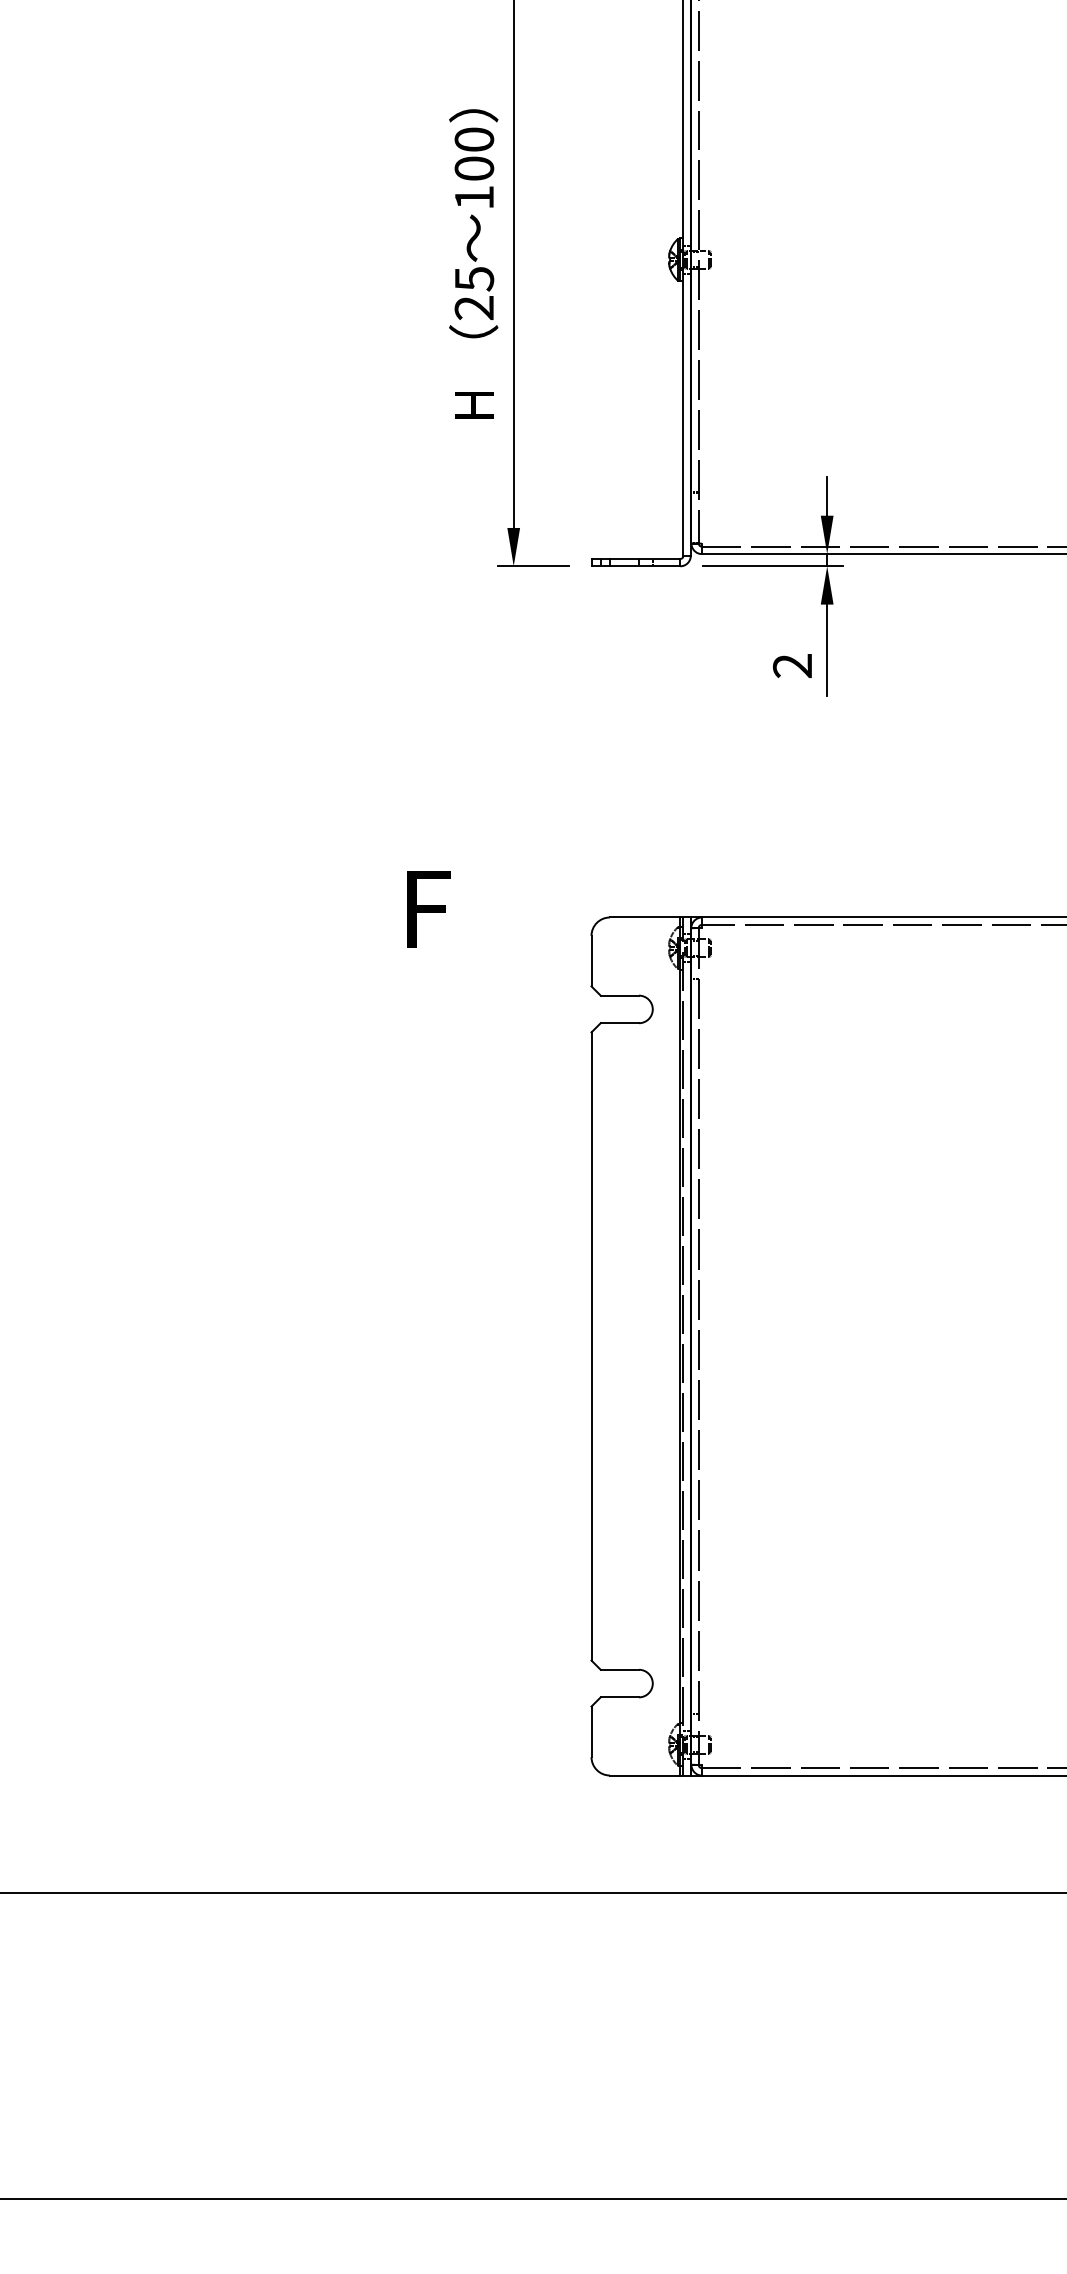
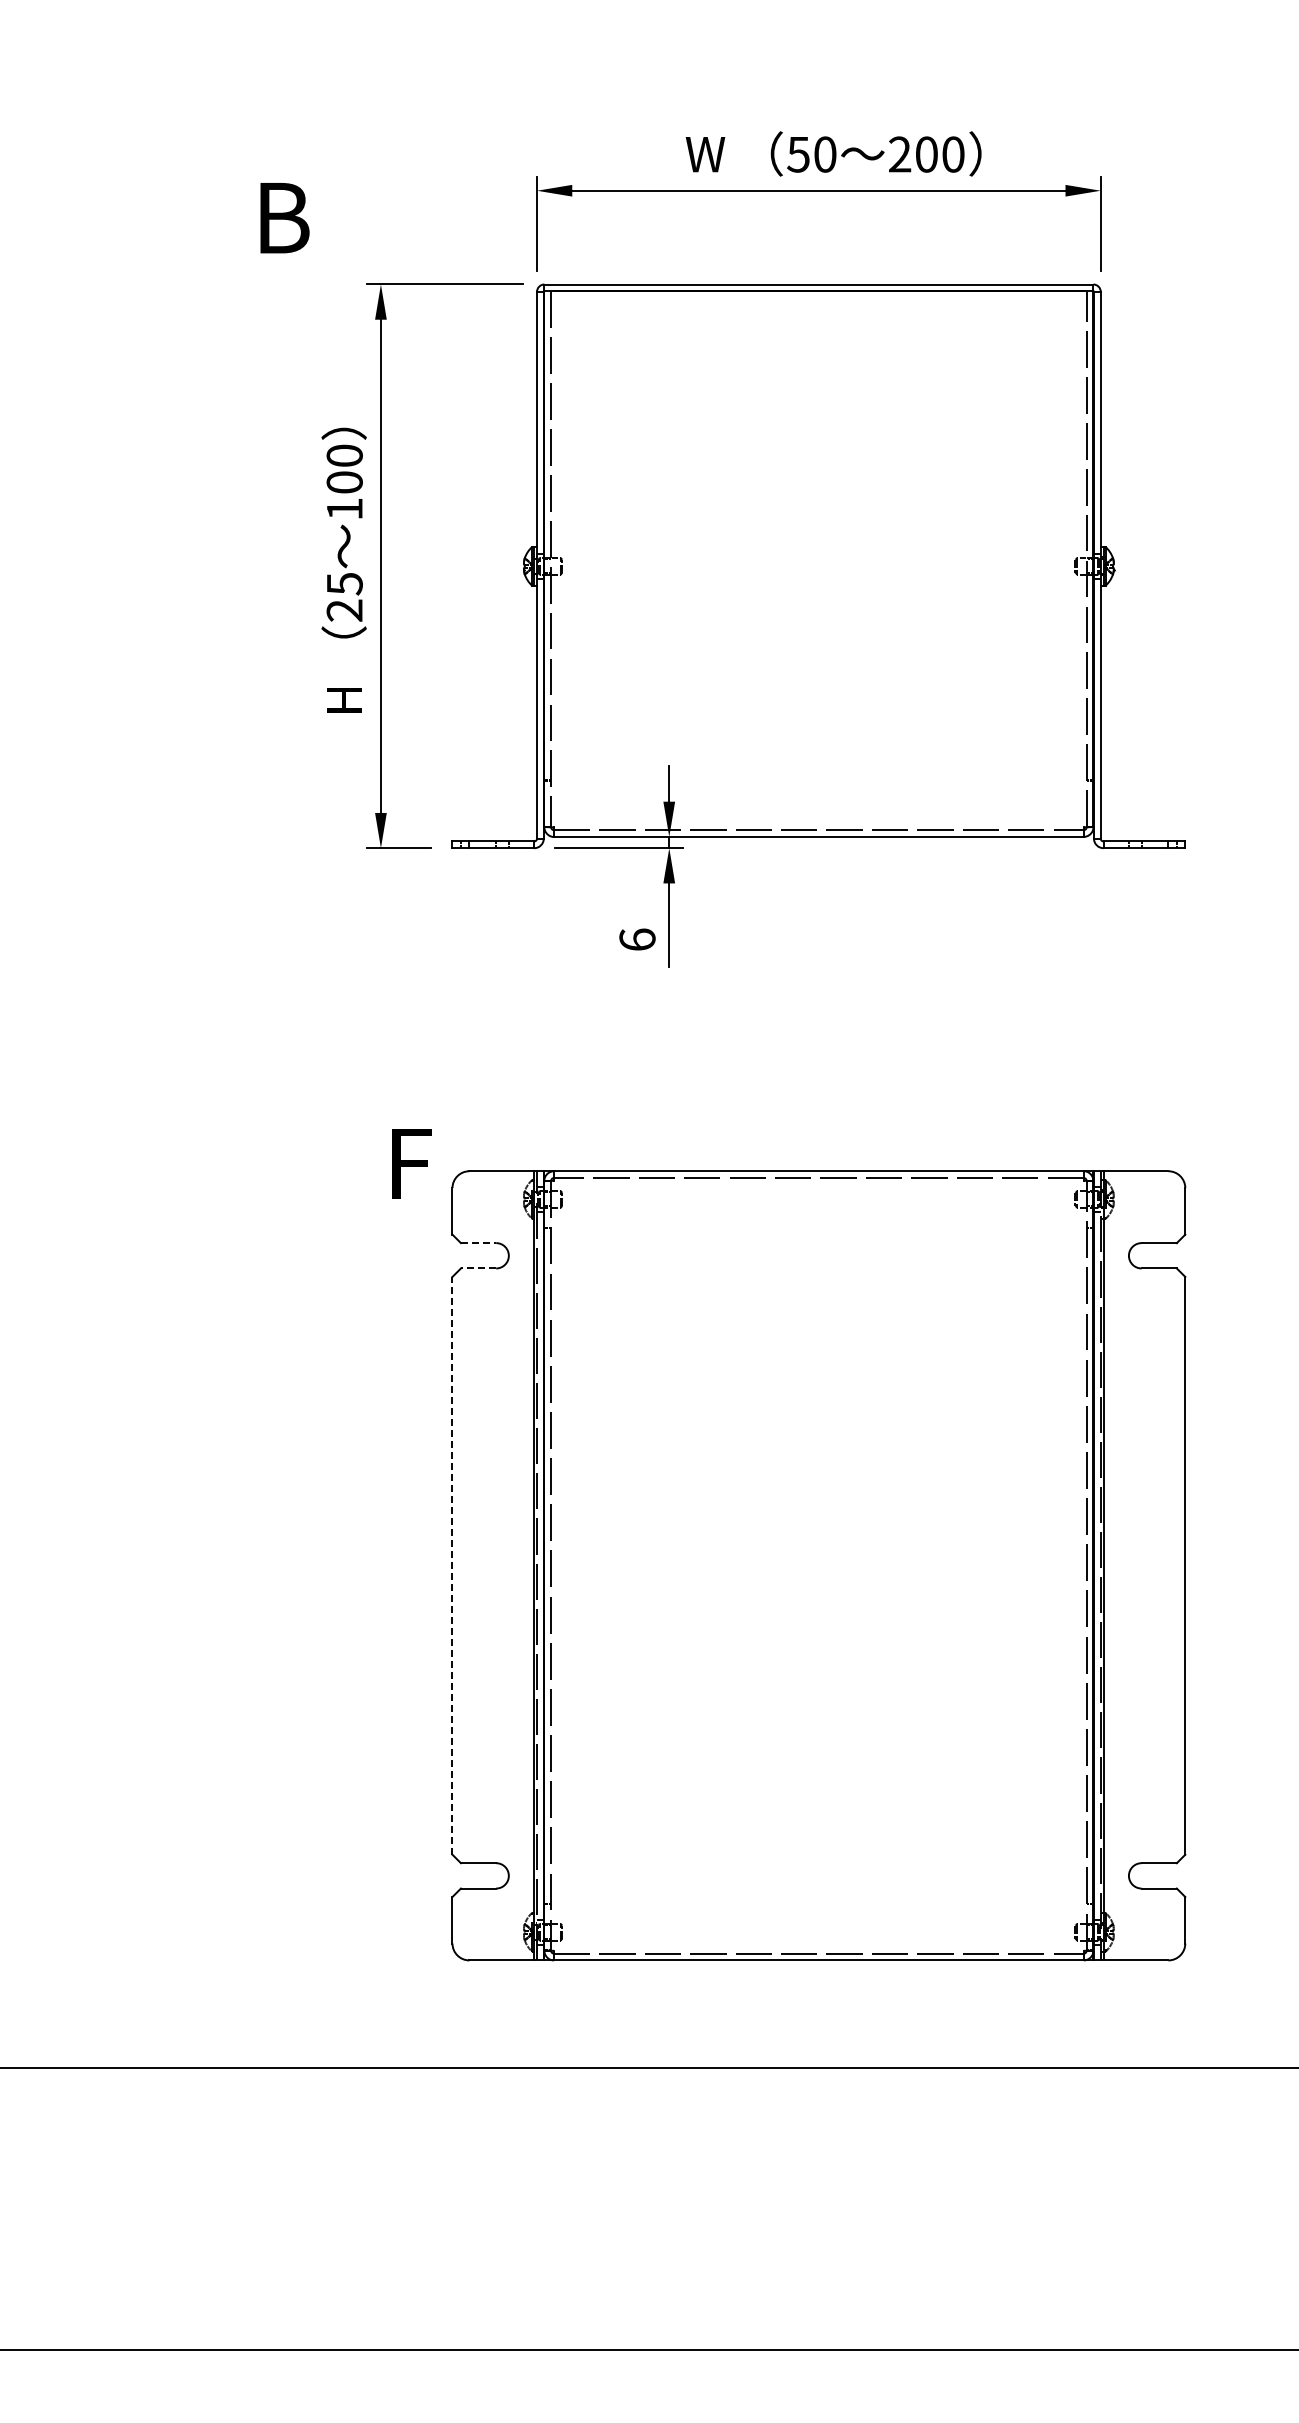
text: (792, 665) -> (637, 939), 2 -> 6
text: (428, 909) -> (411, 1163), moved
line: (619, 996) -> (478, 1243), solid -> dashed
line: (619, 1023) -> (478, 1268), solid -> dashed
line: (591, 1346) -> (452, 1565), solid -> dashed

